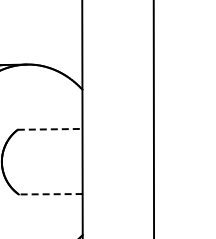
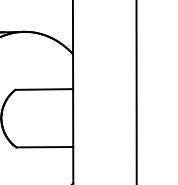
line: (50, 129) -> (44, 89), dashed -> solid
line: (50, 194) -> (44, 147), dashed -> solid

